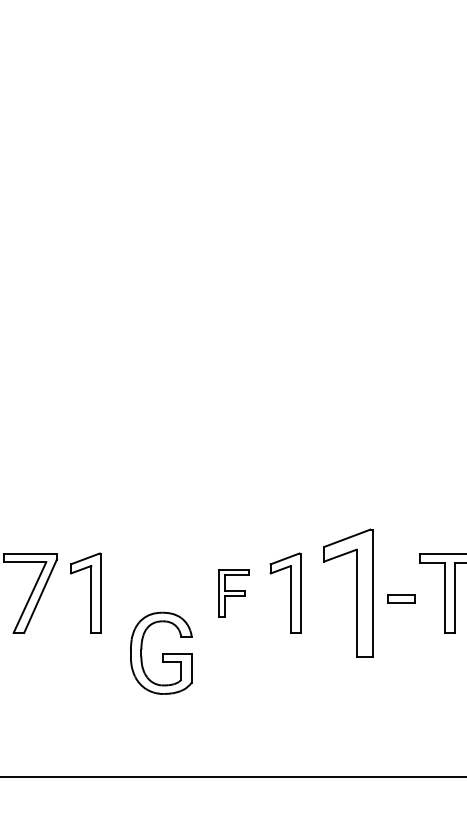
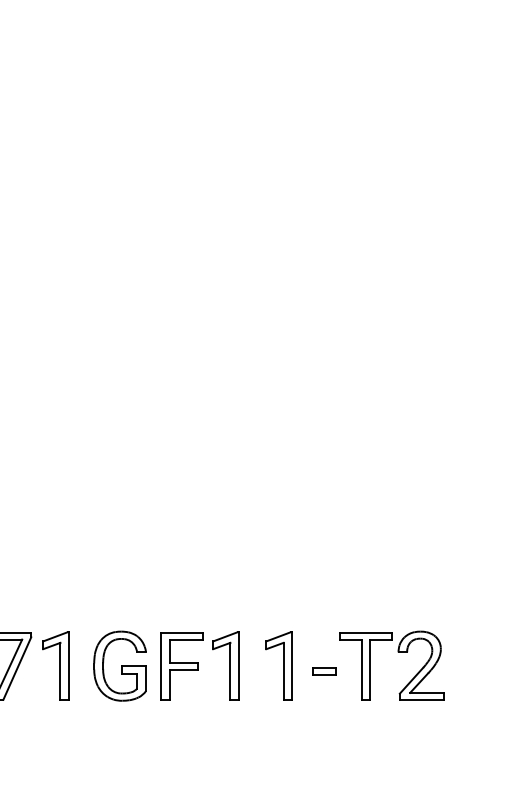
part: (347, 592) -> (278, 665), size x0.62
part: (233, 593) -> (181, 666), size x1.67
part: (160, 652) -> (119, 665), moved

